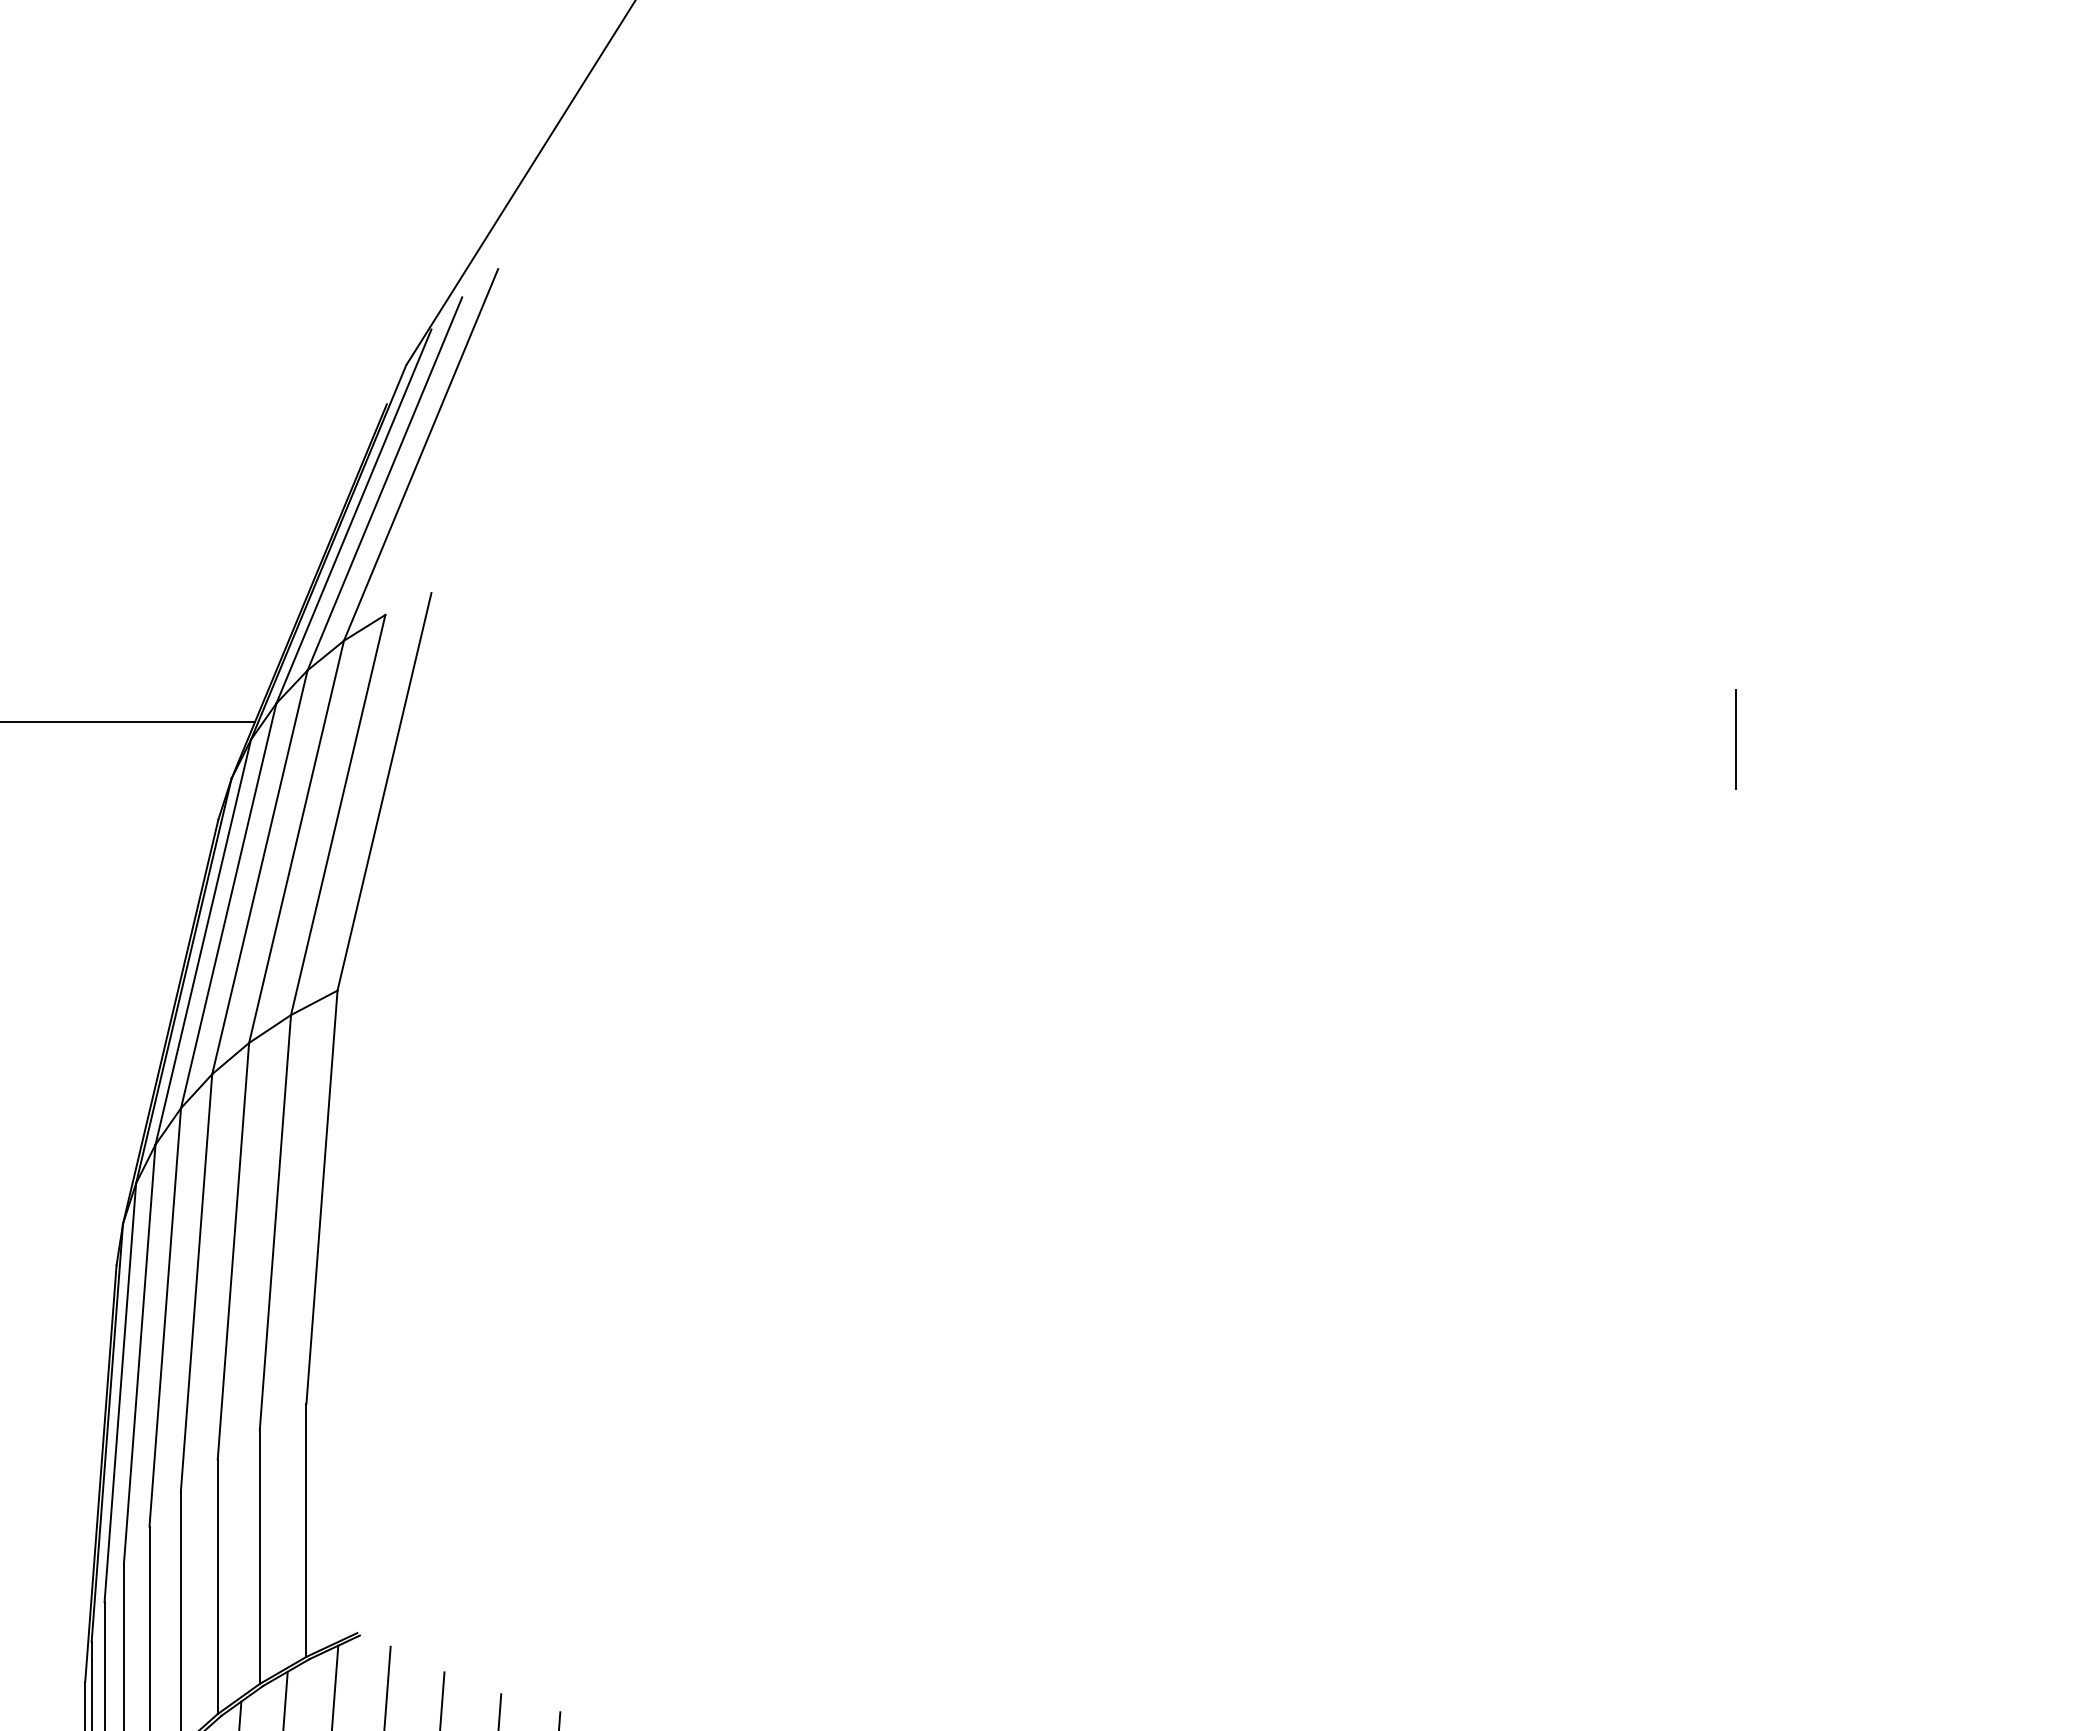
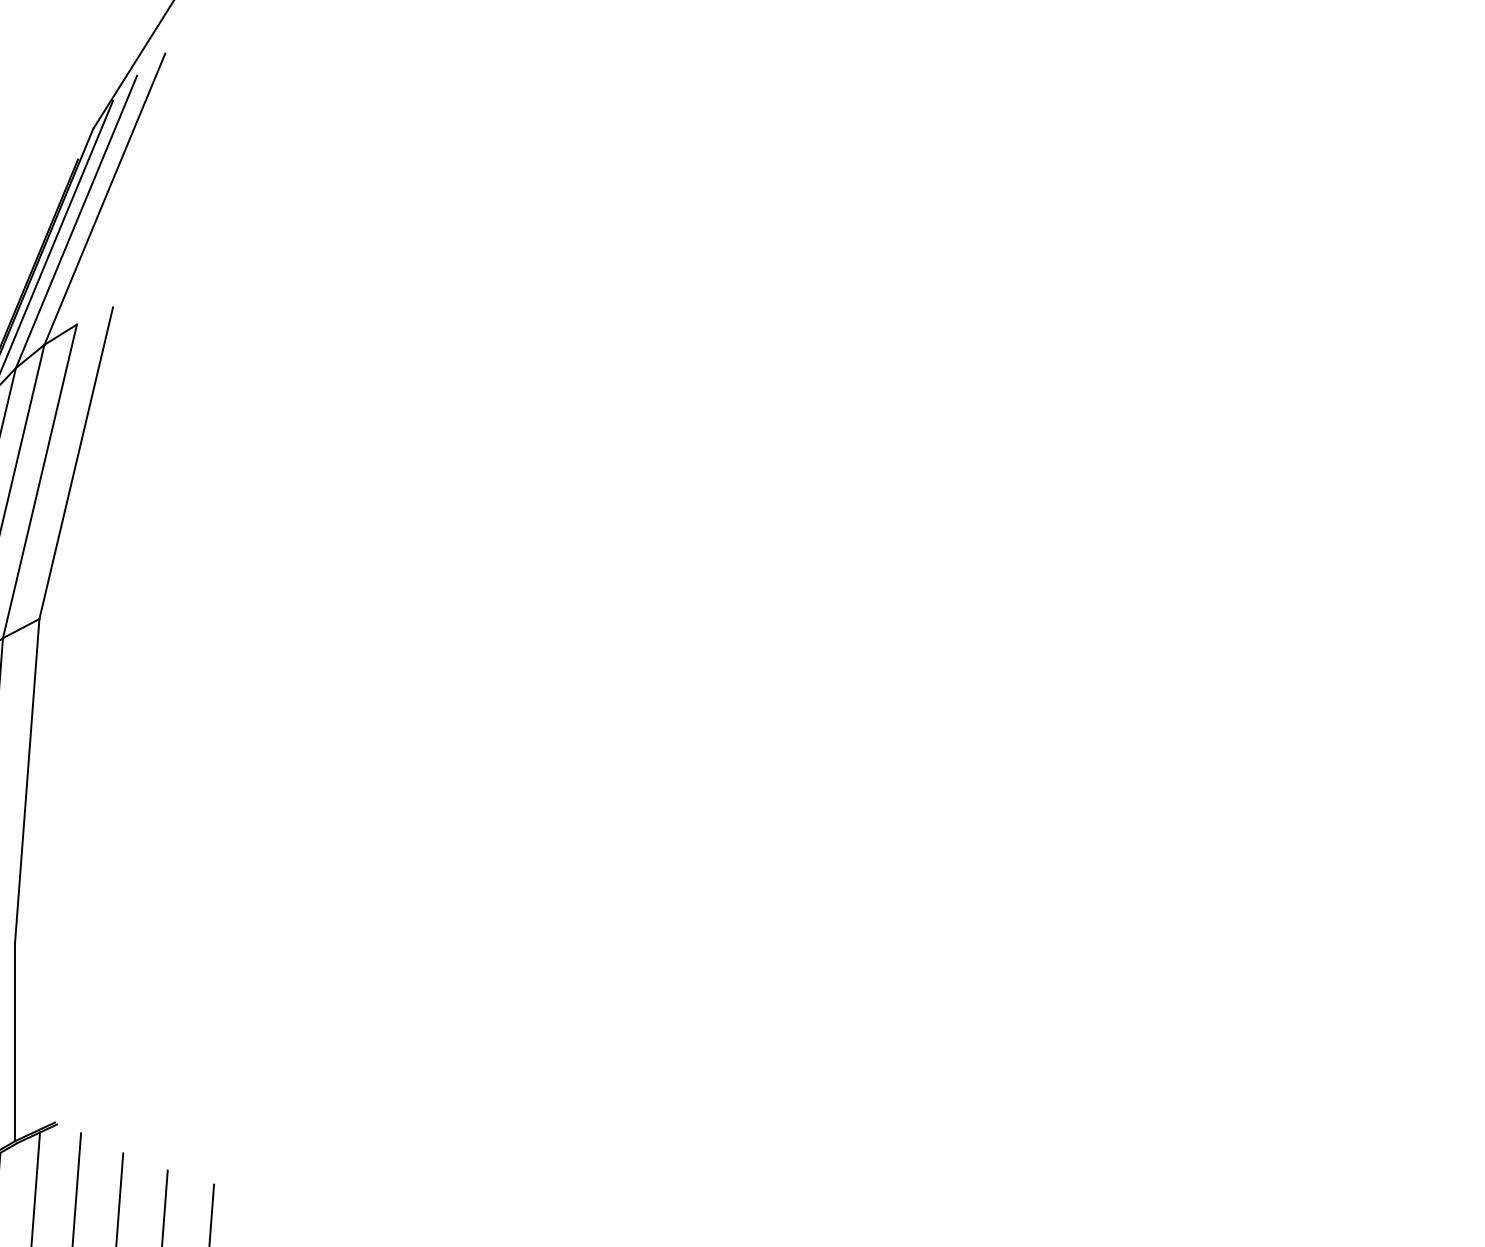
line: (1736, 739) -> (1135, 422), removed

